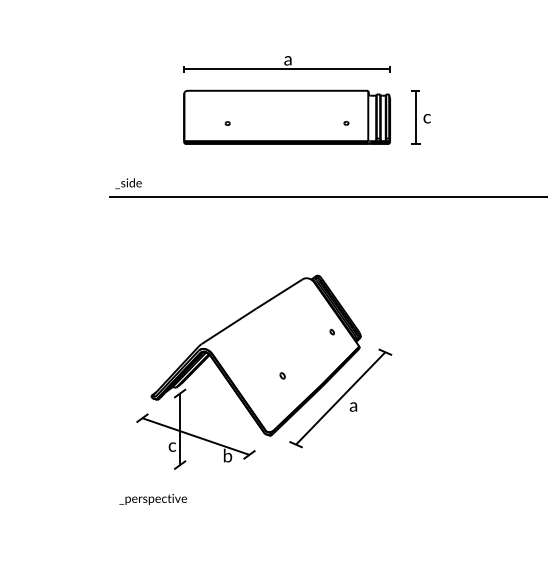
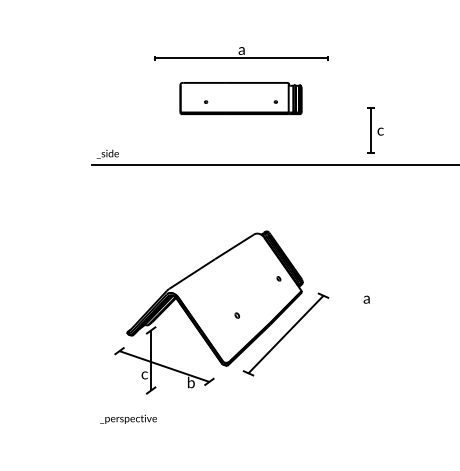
part: (286, 117) -> (240, 98), size x0.7
part: (421, 117) -> (375, 130), moved
text: (353, 406) -> (366, 299), moved

